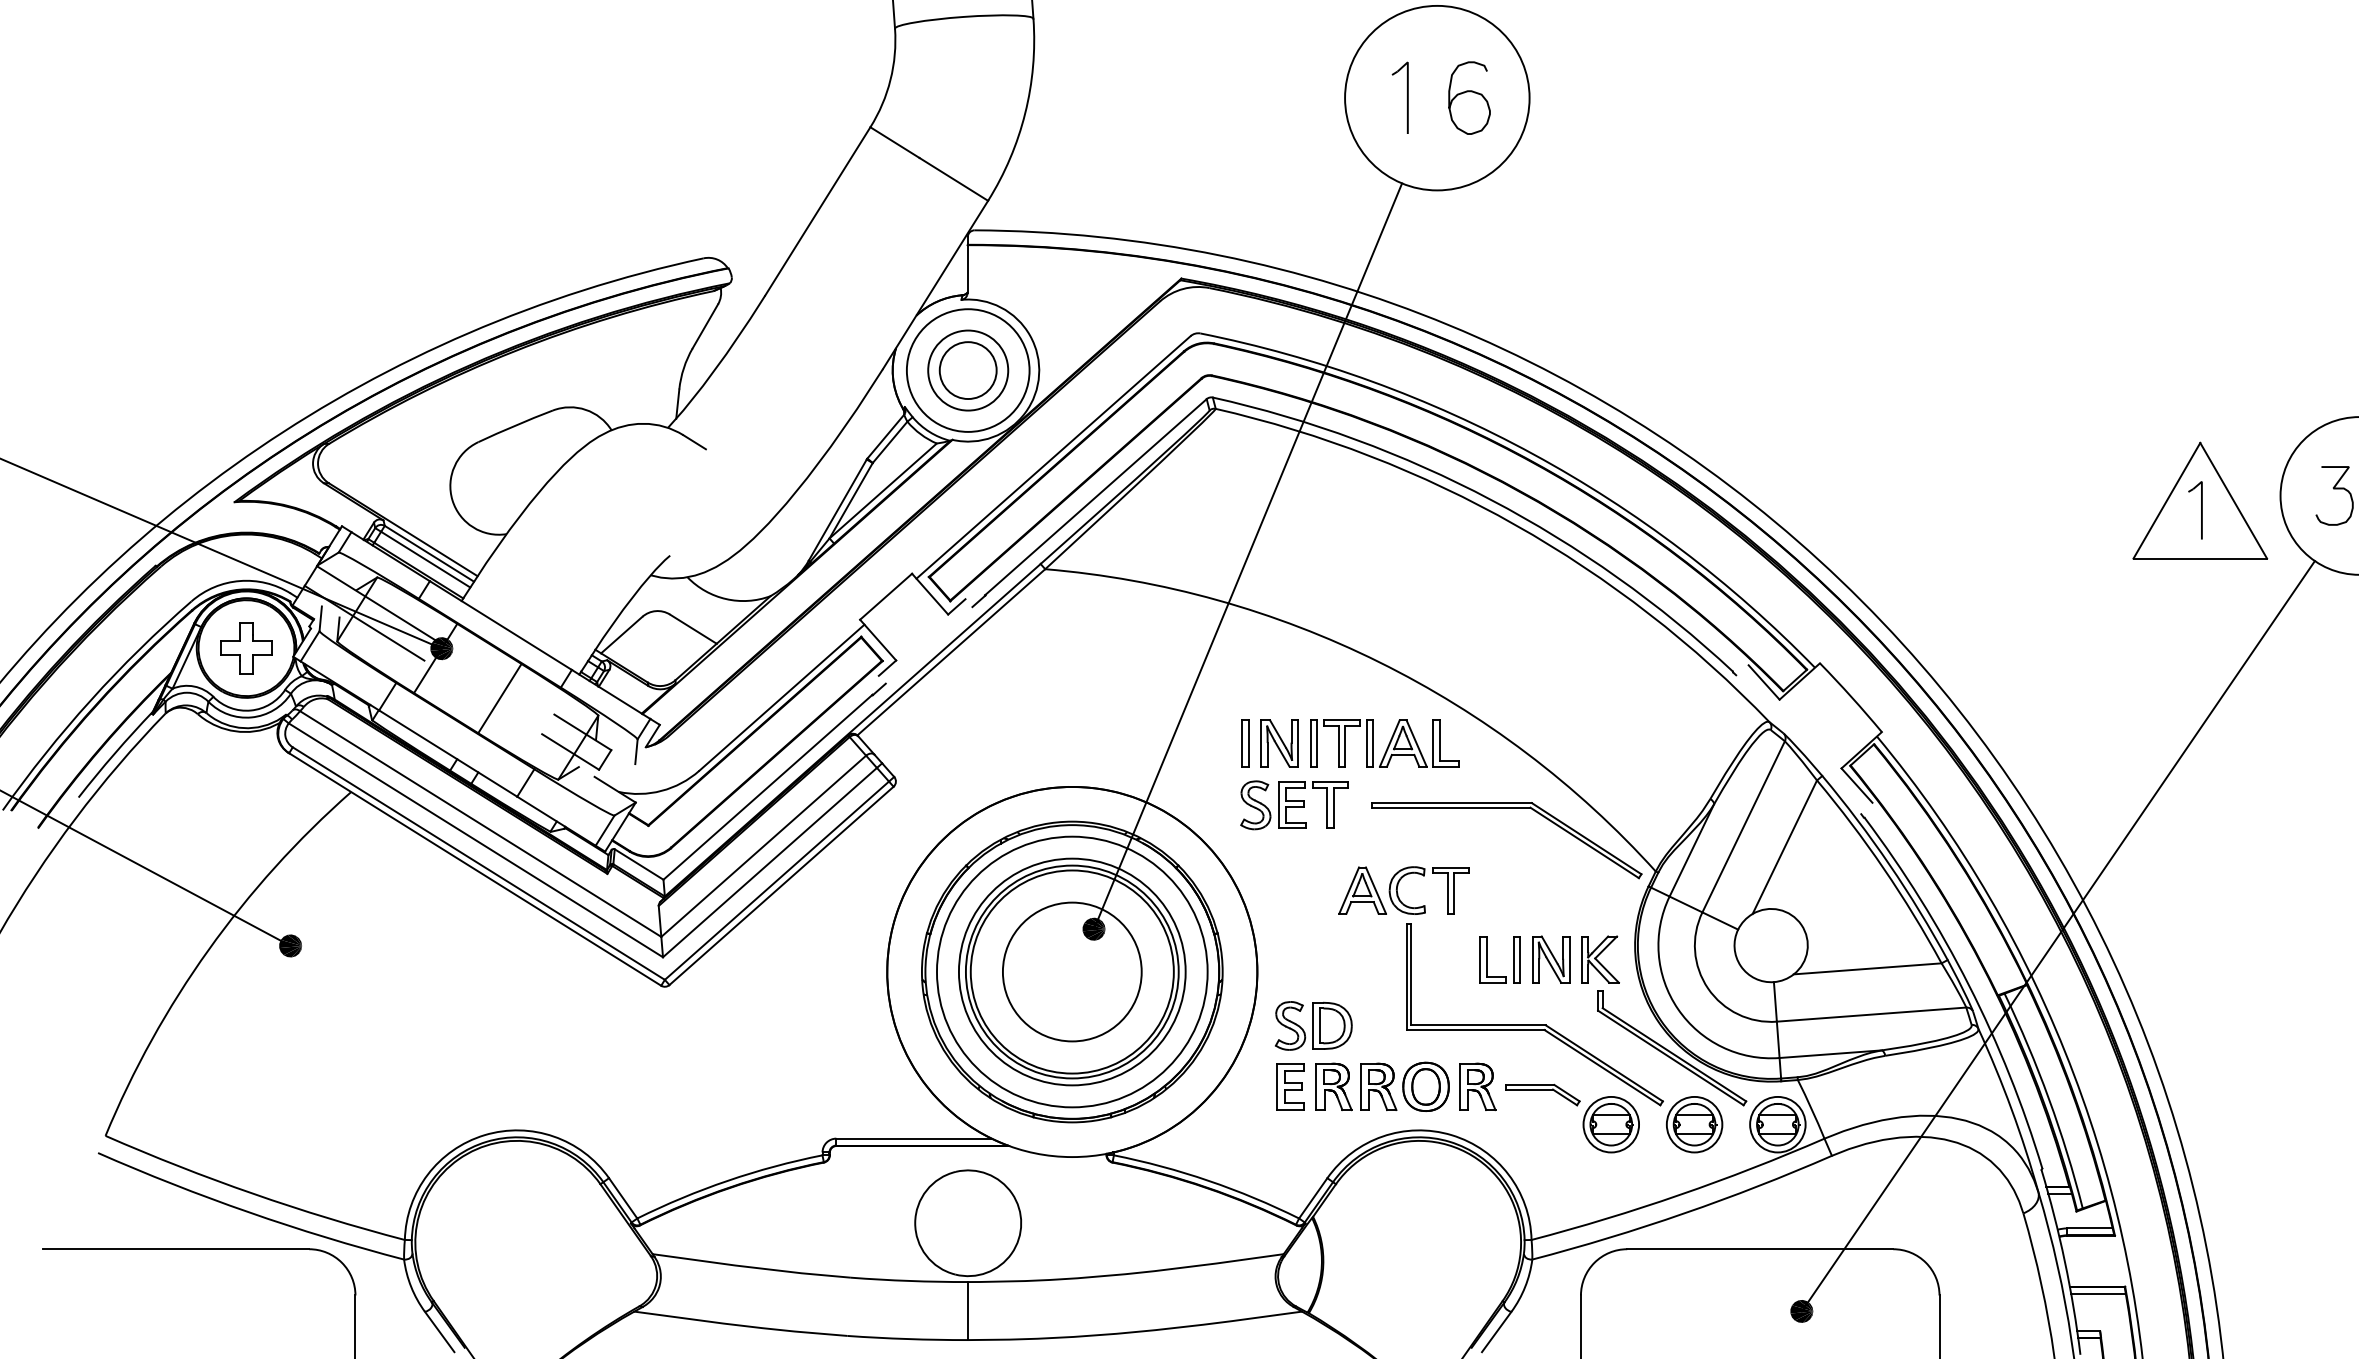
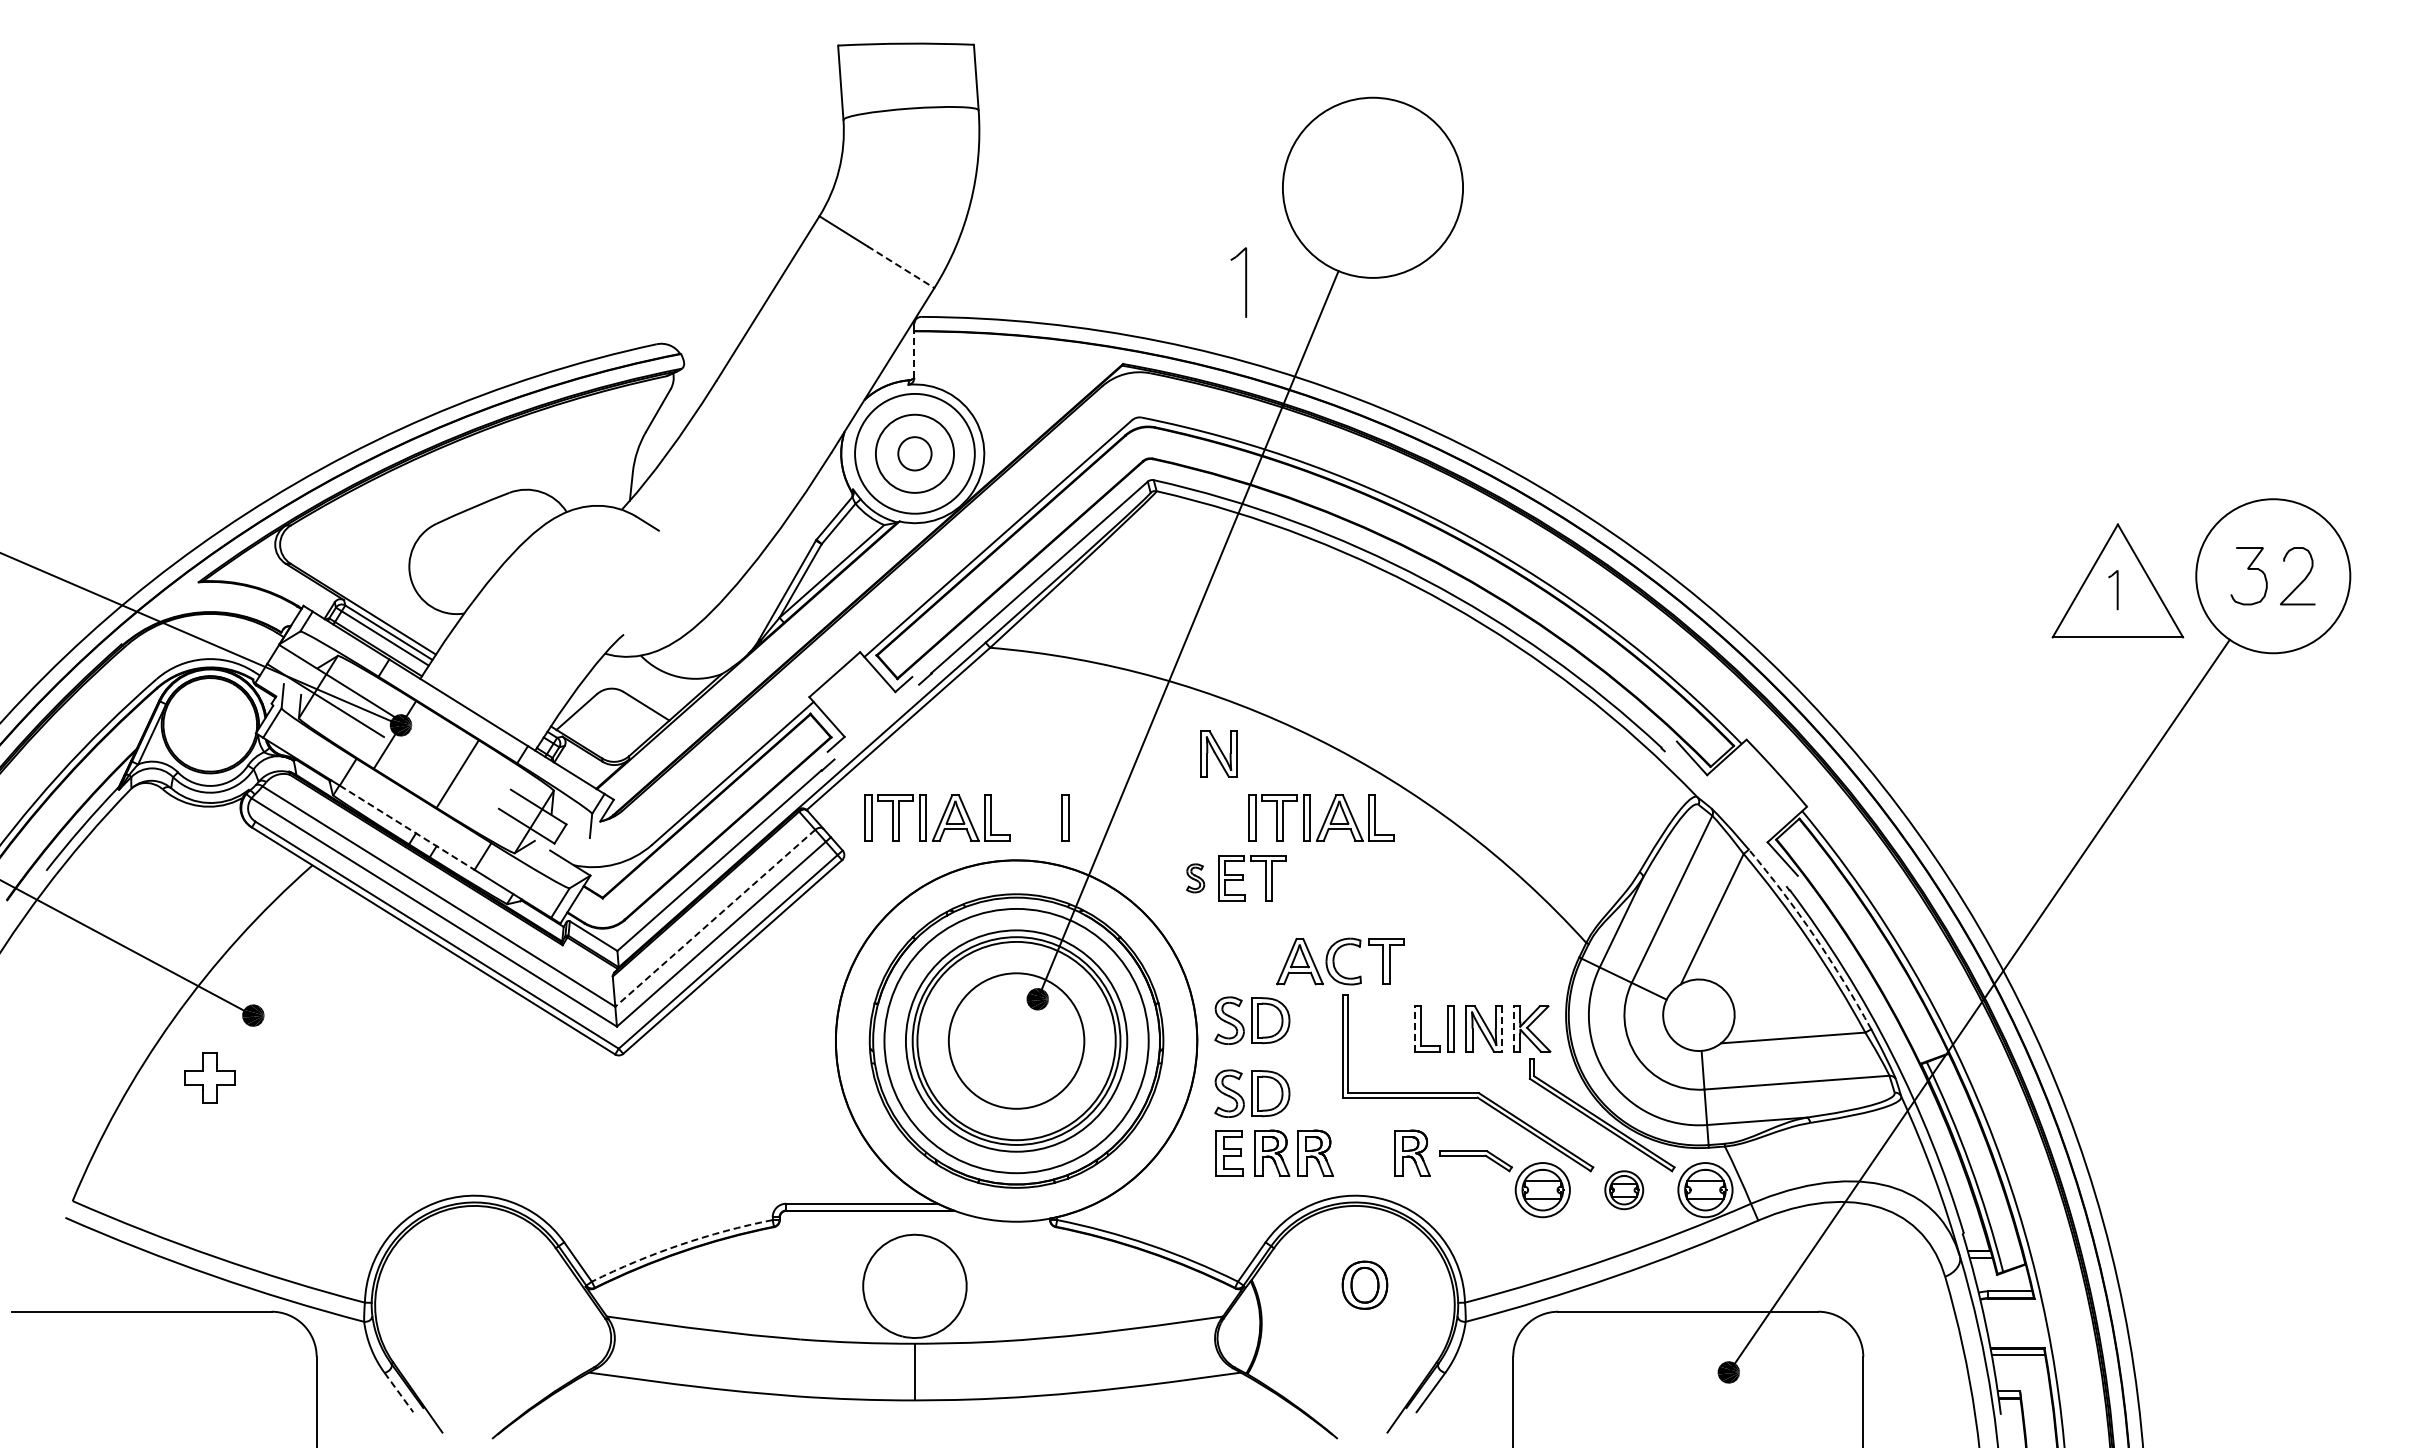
curve: (1467, 92) -> (1402, 182), removed
part: (1407, 97) -> (1245, 282), moved
line: (954, 179) -> (901, 267), solid -> dashed
line: (967, 268) -> (914, 354), solid -> dashed
circle: (967, 370) -> (914, 453), size x0.6
part: (2195, 509) -> (2113, 589), size x0.7
part: (245, 647) -> (209, 1077), moved
part: (991, 743) -> (937, 817), added
part: (1245, 743) -> (1065, 817), moved
part: (1279, 743) -> (1218, 753), moved
line: (448, 754) -> (407, 828), solid -> dashed
part: (1255, 805) -> (1195, 878), size x0.6
part: (1506, 808) -> (1440, 881), removed
line: (763, 846) -> (715, 918), solid -> dashed
arc: (1889, 864) -> (1814, 936), solid -> dashed
part: (1313, 950) -> (1252, 1020), added
line: (1479, 960) -> (1414, 1029), solid -> dashed
line: (1569, 960) -> (1502, 1029), solid -> dashed
line: (1581, 960) -> (1513, 1029), solid -> dashed
part: (1425, 1086) -> (1364, 1284), moved
part: (1694, 1125) -> (1624, 1190), size x0.7
arc: (728, 1180) -> (680, 1244), solid -> dashed
line: (440, 1331) -> (399, 1392), solid -> dashed

